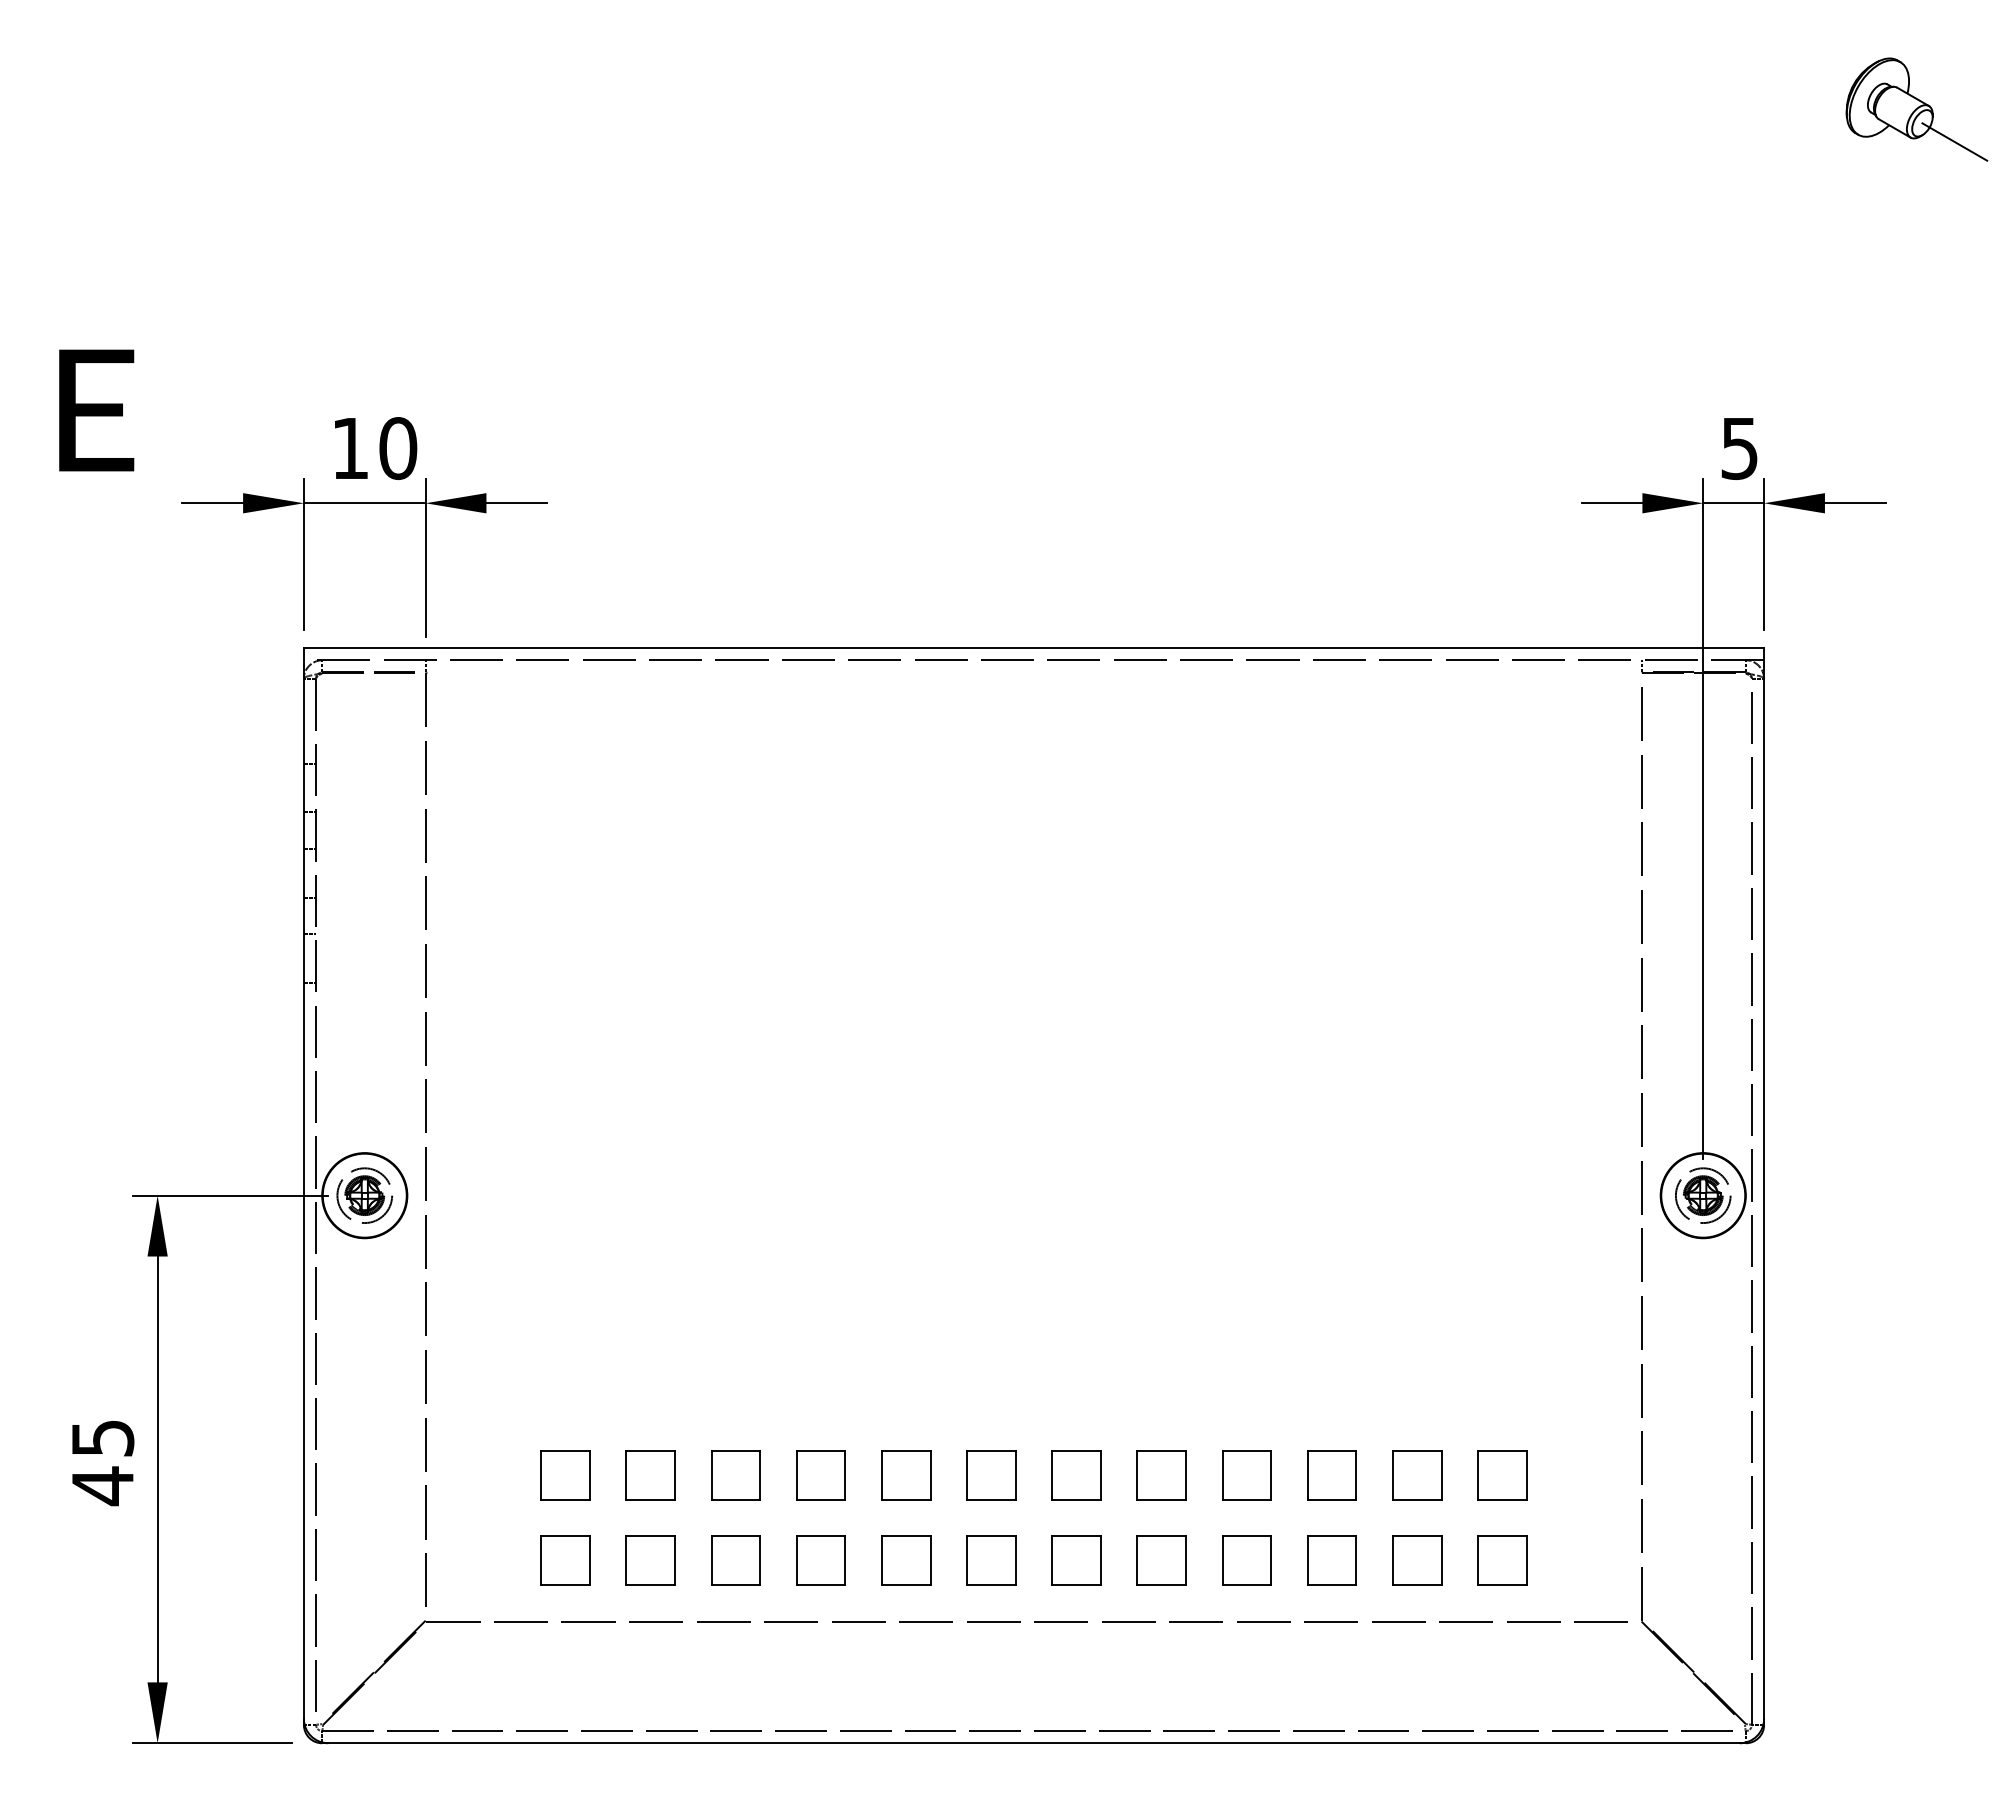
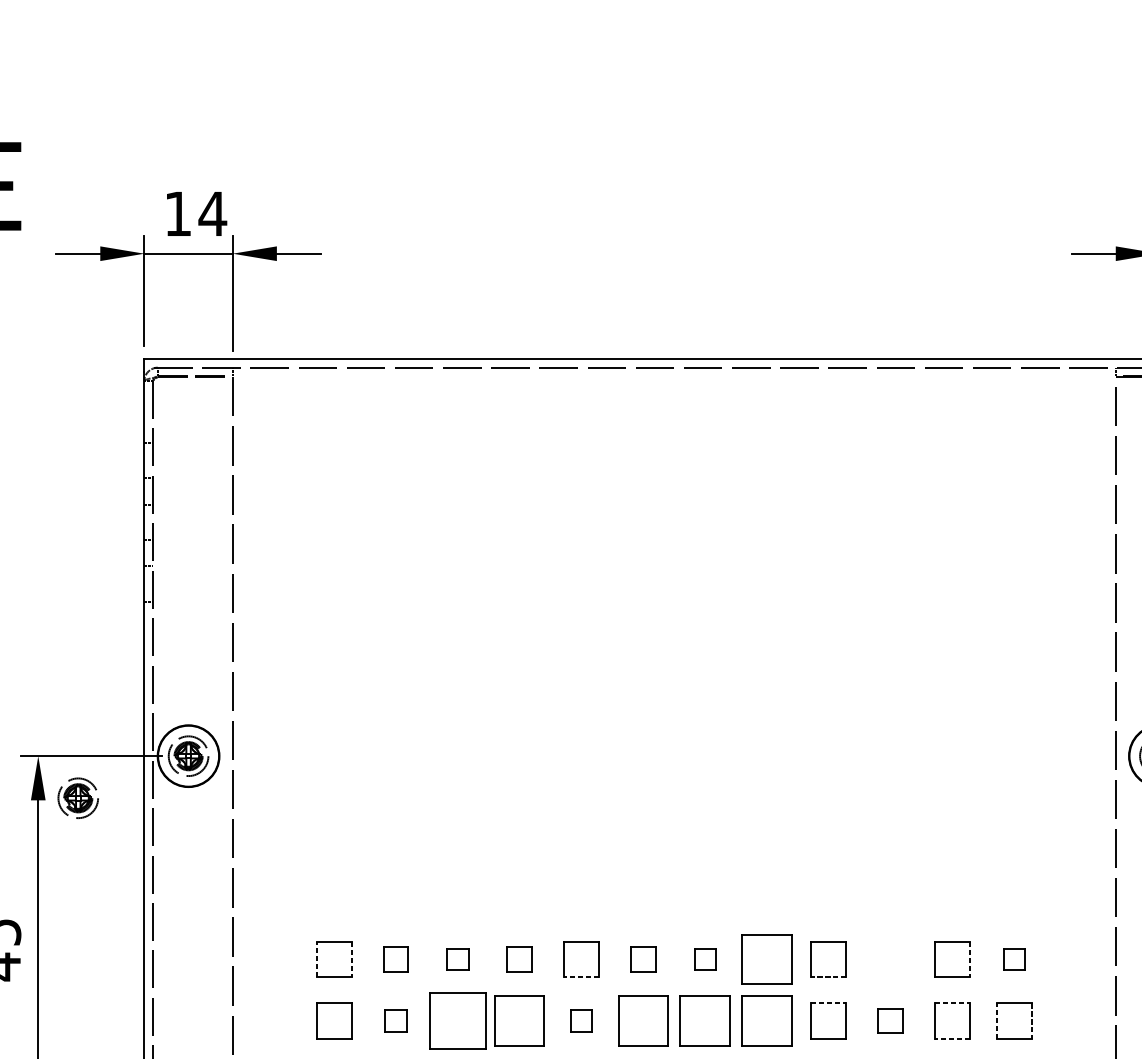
text: (397, 448) -> (212, 213), 10 -> 14
part: (212, 1253) -> (78, 798), added
line: (541, 1475) -> (316, 959), solid -> dashed
part: (650, 1475) -> (395, 959), size x0.7
part: (735, 1475) -> (457, 959), size x0.6
part: (820, 1475) -> (519, 959), size x0.7
part: (991, 1475) -> (643, 959), size x0.7
part: (1076, 1475) -> (705, 959), size x0.6
part: (1161, 1475) -> (766, 959), size x1.4
part: (1331, 1475) -> (890, 959), removed
part: (1502, 1475) -> (1014, 959), size x0.6
line: (589, 1476) -> (351, 959), solid -> dashed
line: (1441, 1476) -> (969, 959), solid -> dashed
line: (905, 1499) -> (581, 976), solid -> dashed
line: (1246, 1499) -> (828, 976), solid -> dashed
line: (1247, 1536) -> (829, 1003), solid -> dashed
line: (1417, 1536) -> (952, 1003), solid -> dashed
part: (650, 1560) -> (395, 1020), size x0.6
part: (735, 1560) -> (457, 1020), size x1.6
part: (820, 1560) -> (519, 1020), size x1.4
part: (906, 1560) -> (581, 1020), size x0.6
part: (991, 1560) -> (643, 1020), size x1.4
part: (1076, 1560) -> (705, 1020), size x1.4
part: (1161, 1560) -> (766, 1020), size x1.4
part: (1331, 1560) -> (890, 1020), size x0.7
line: (1478, 1560) -> (996, 1020), solid -> dashed
line: (1526, 1561) -> (1031, 1021), solid -> dashed
line: (1416, 1585) -> (951, 1039), solid -> dashed

